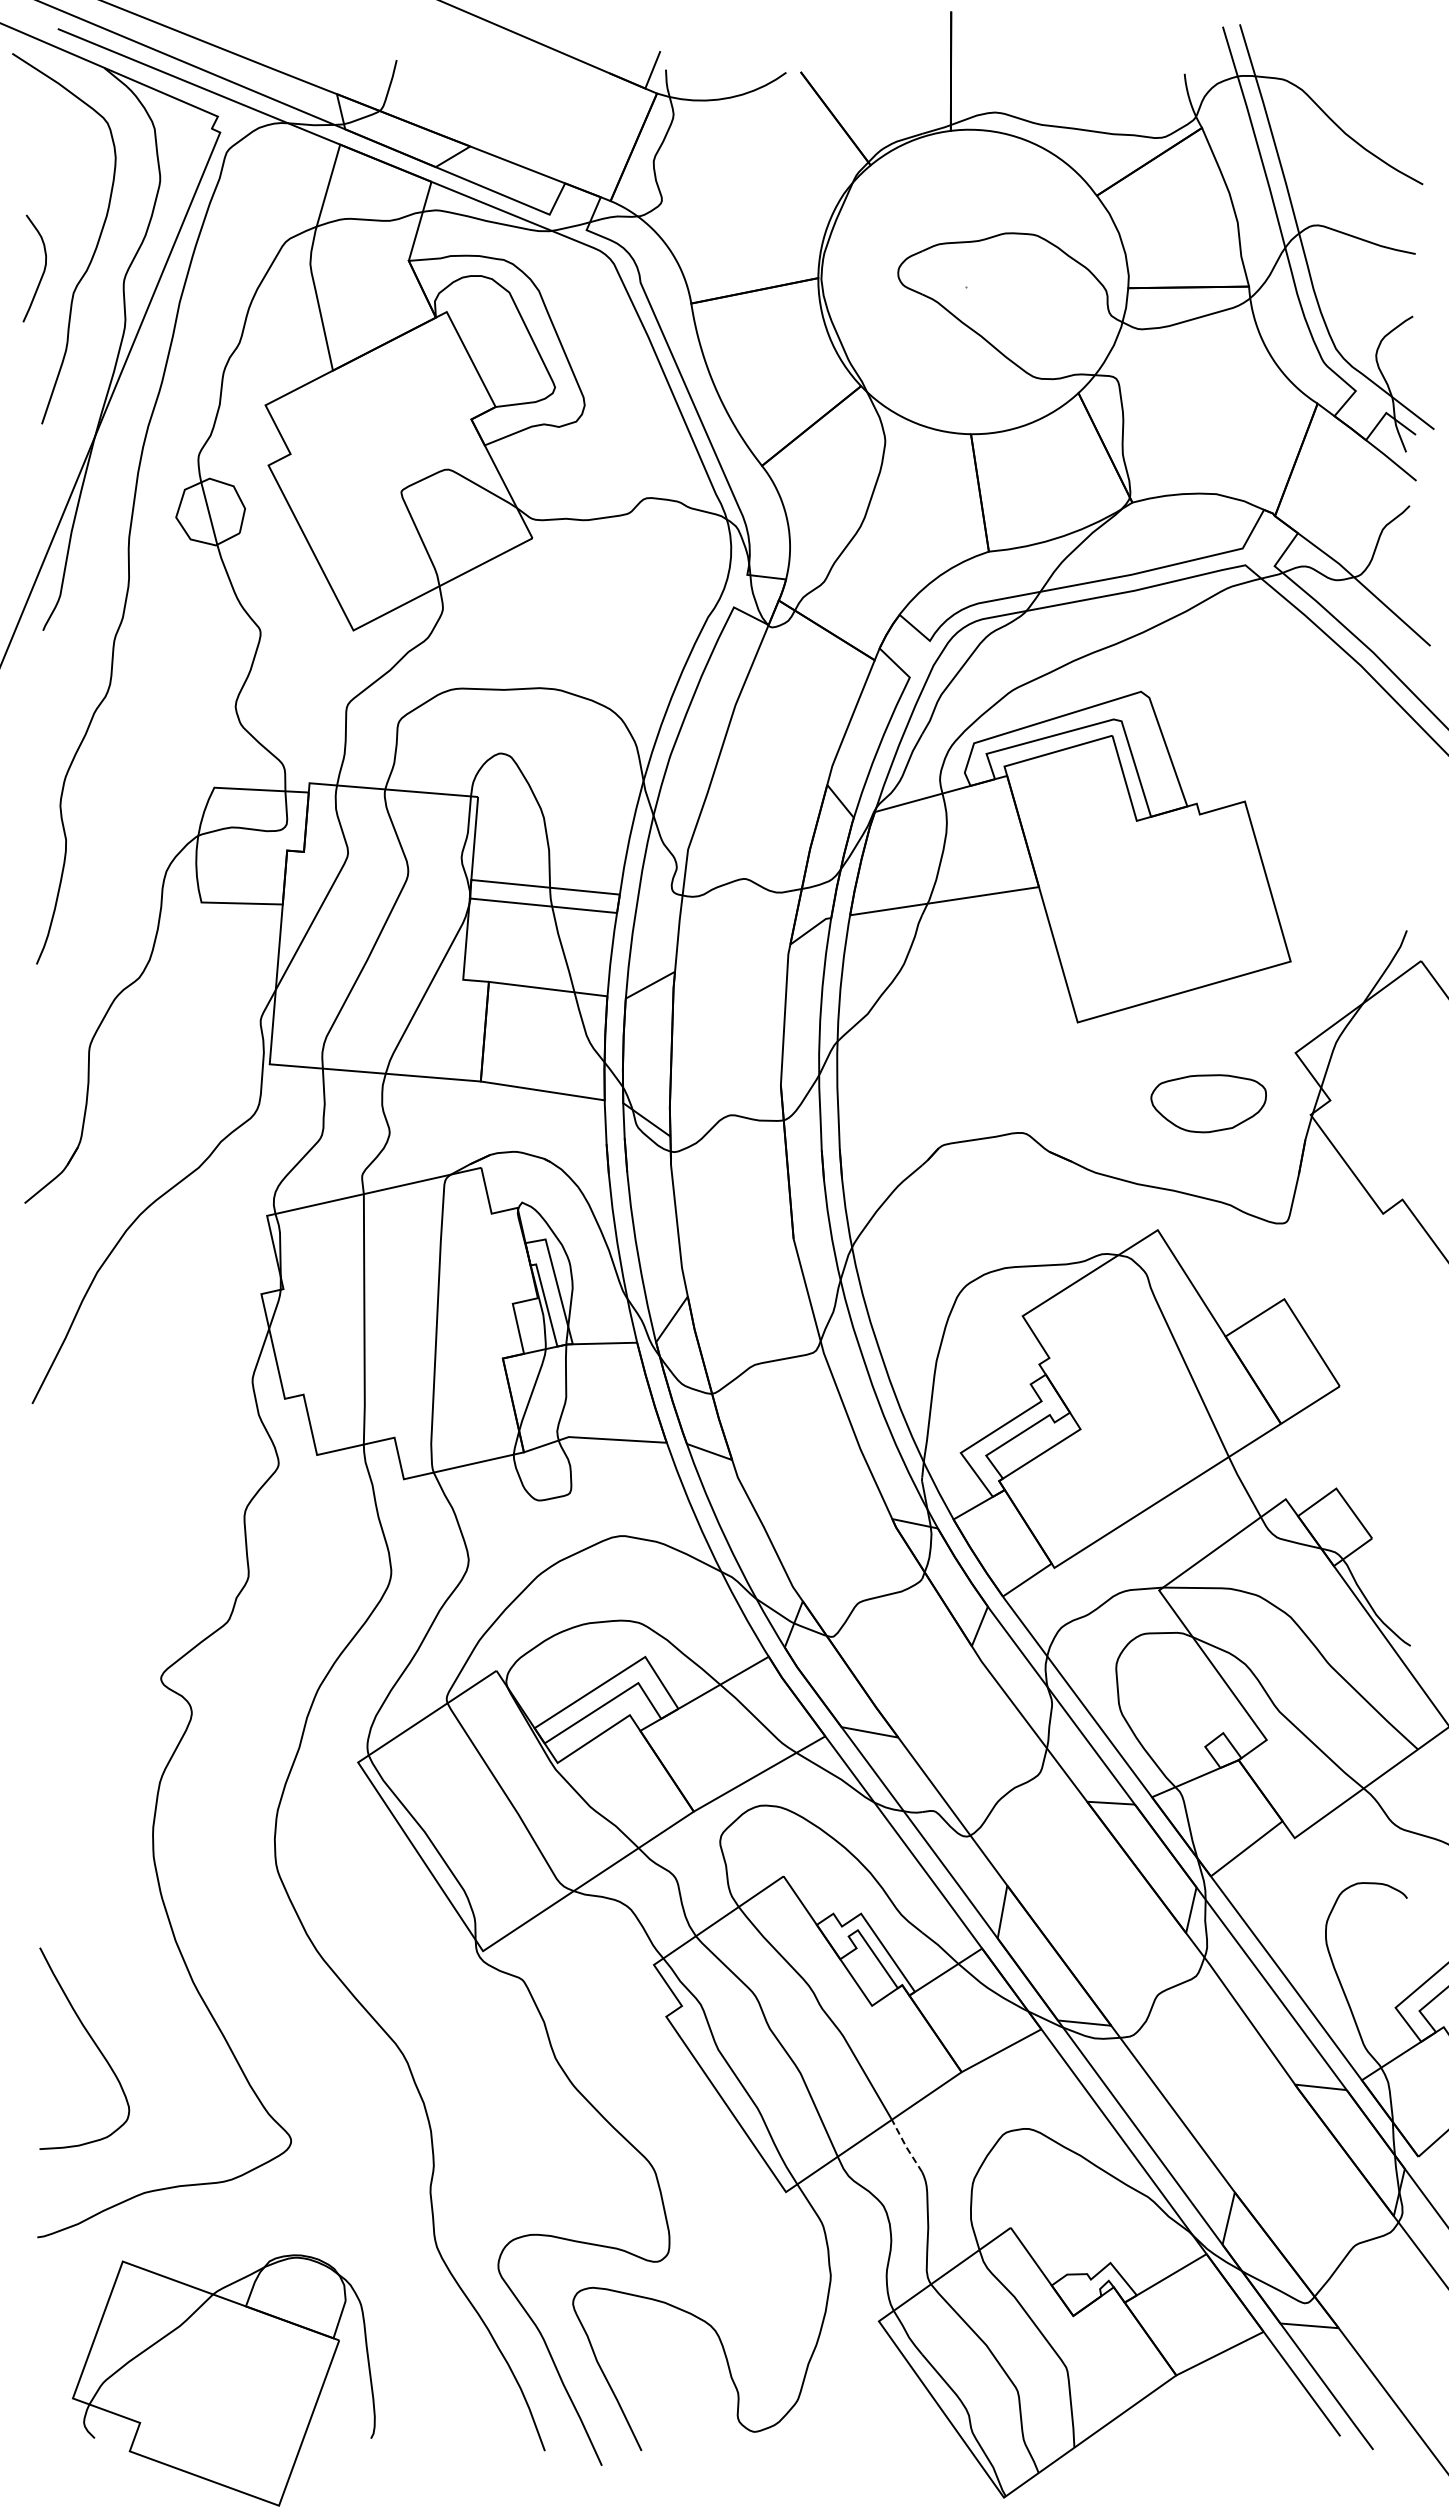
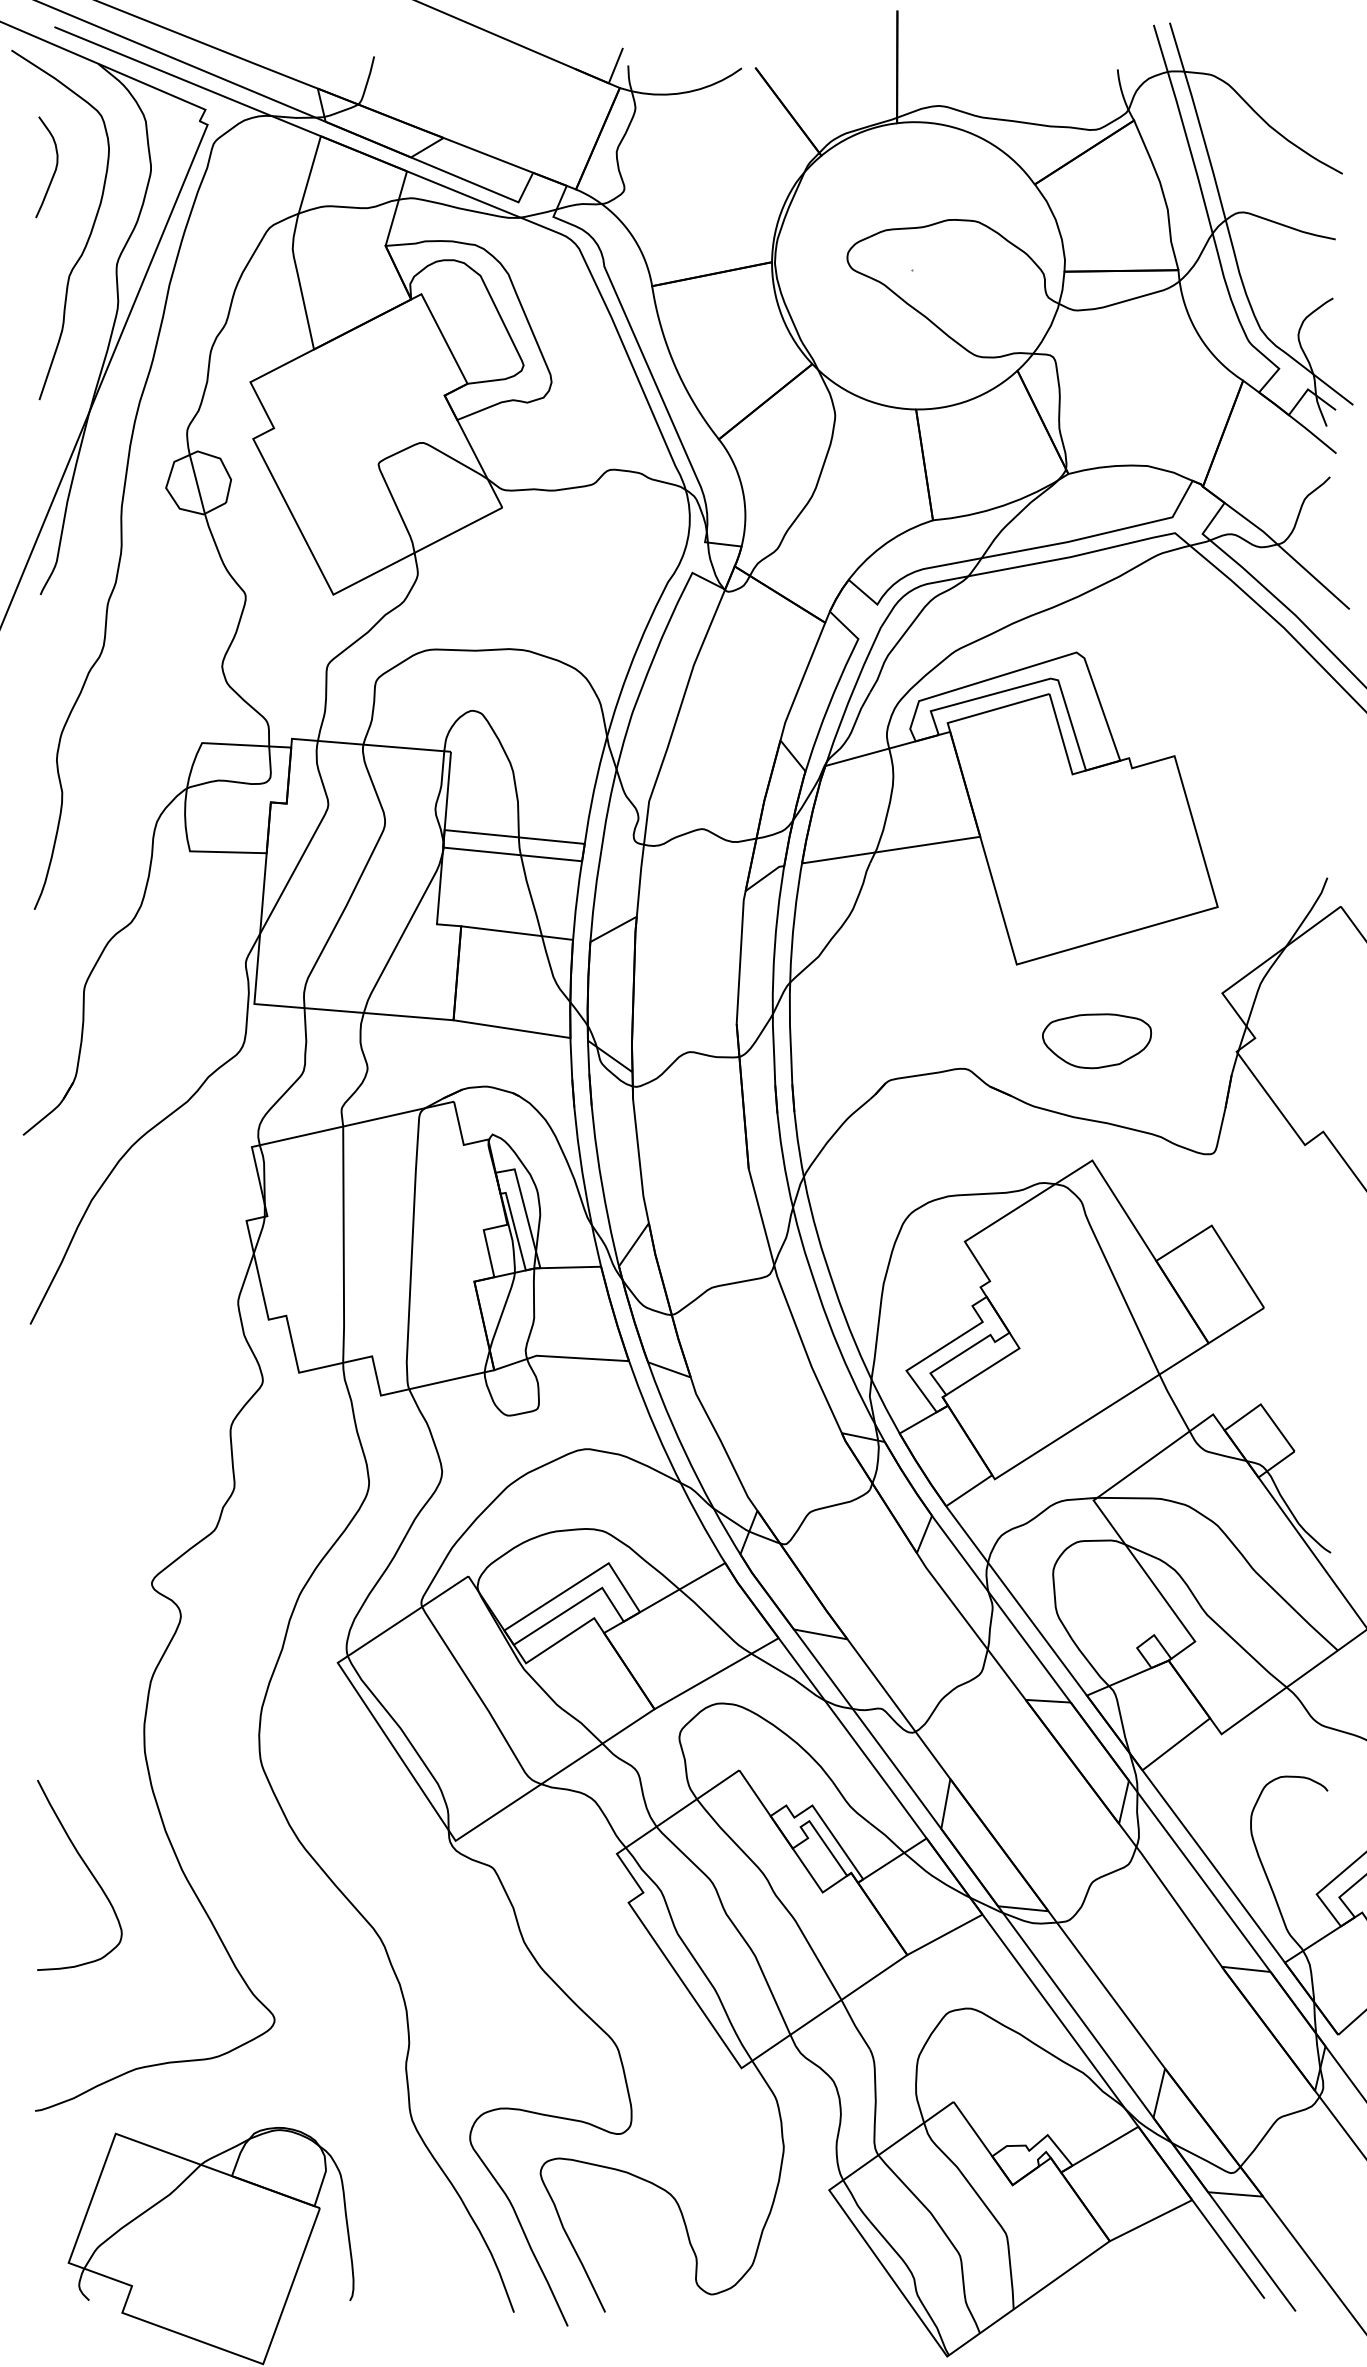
curve: (42, 272) -> (54, 171), moved
part: (1208, 1103) -> (1096, 1041), moved
curve: (92, 2041) -> (87, 1868), moved
line: (906, 2146) -> (855, 2025), dashed -> solid

